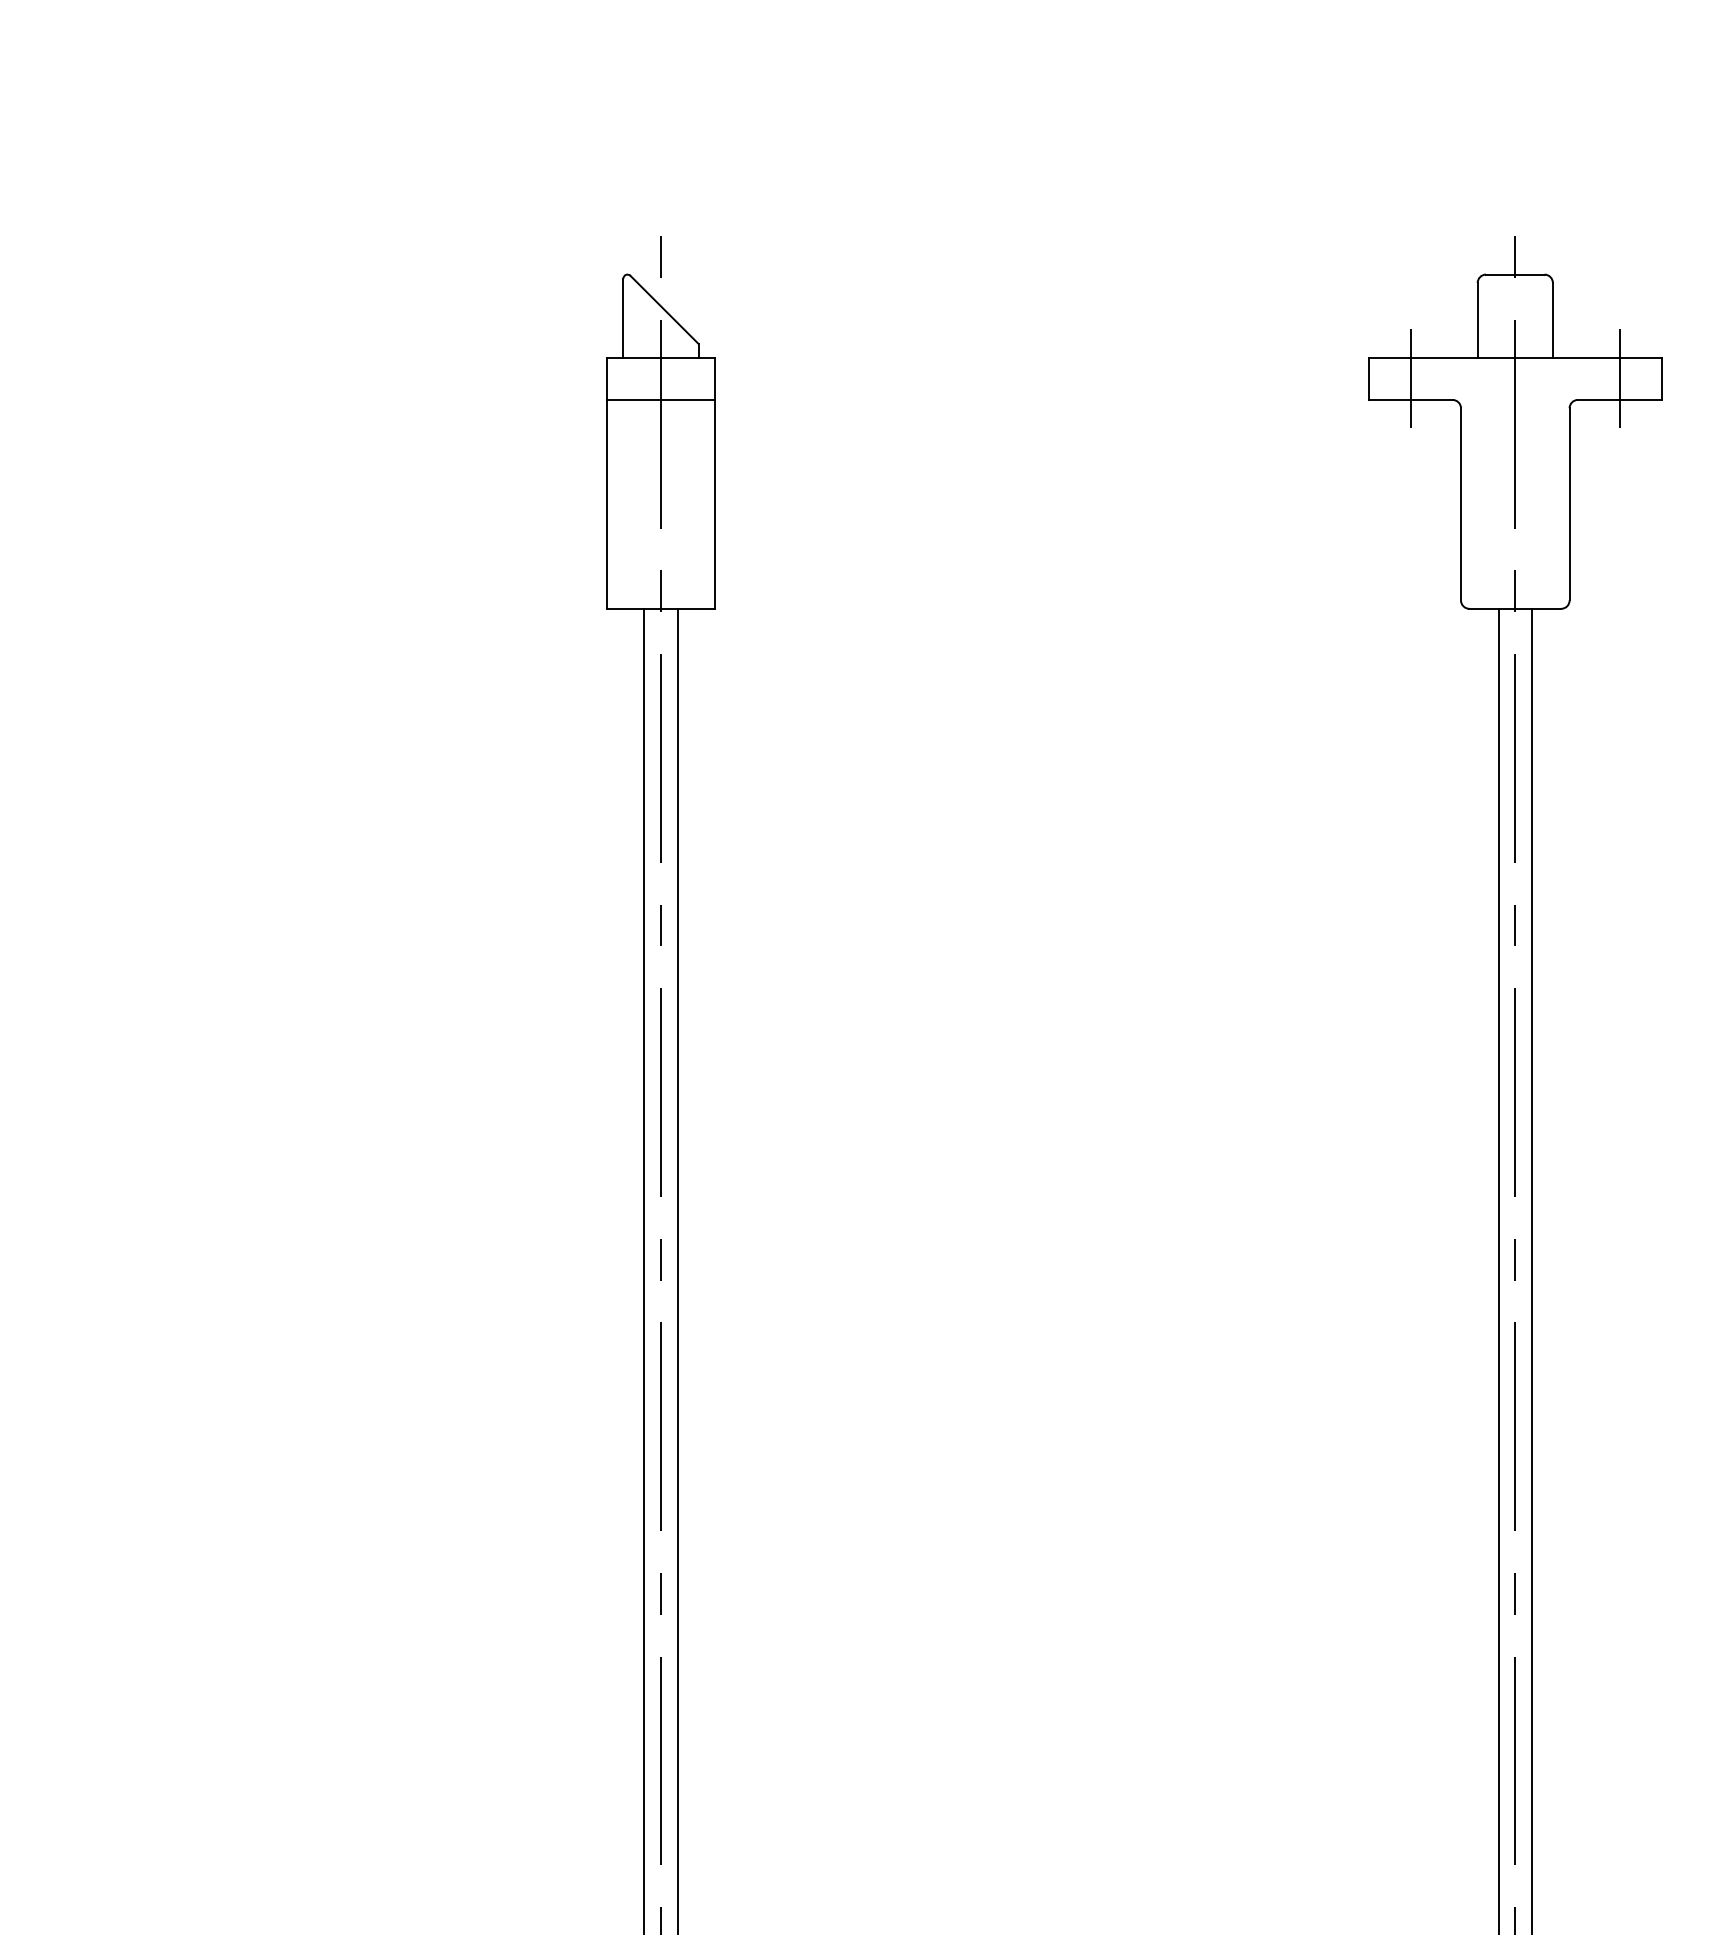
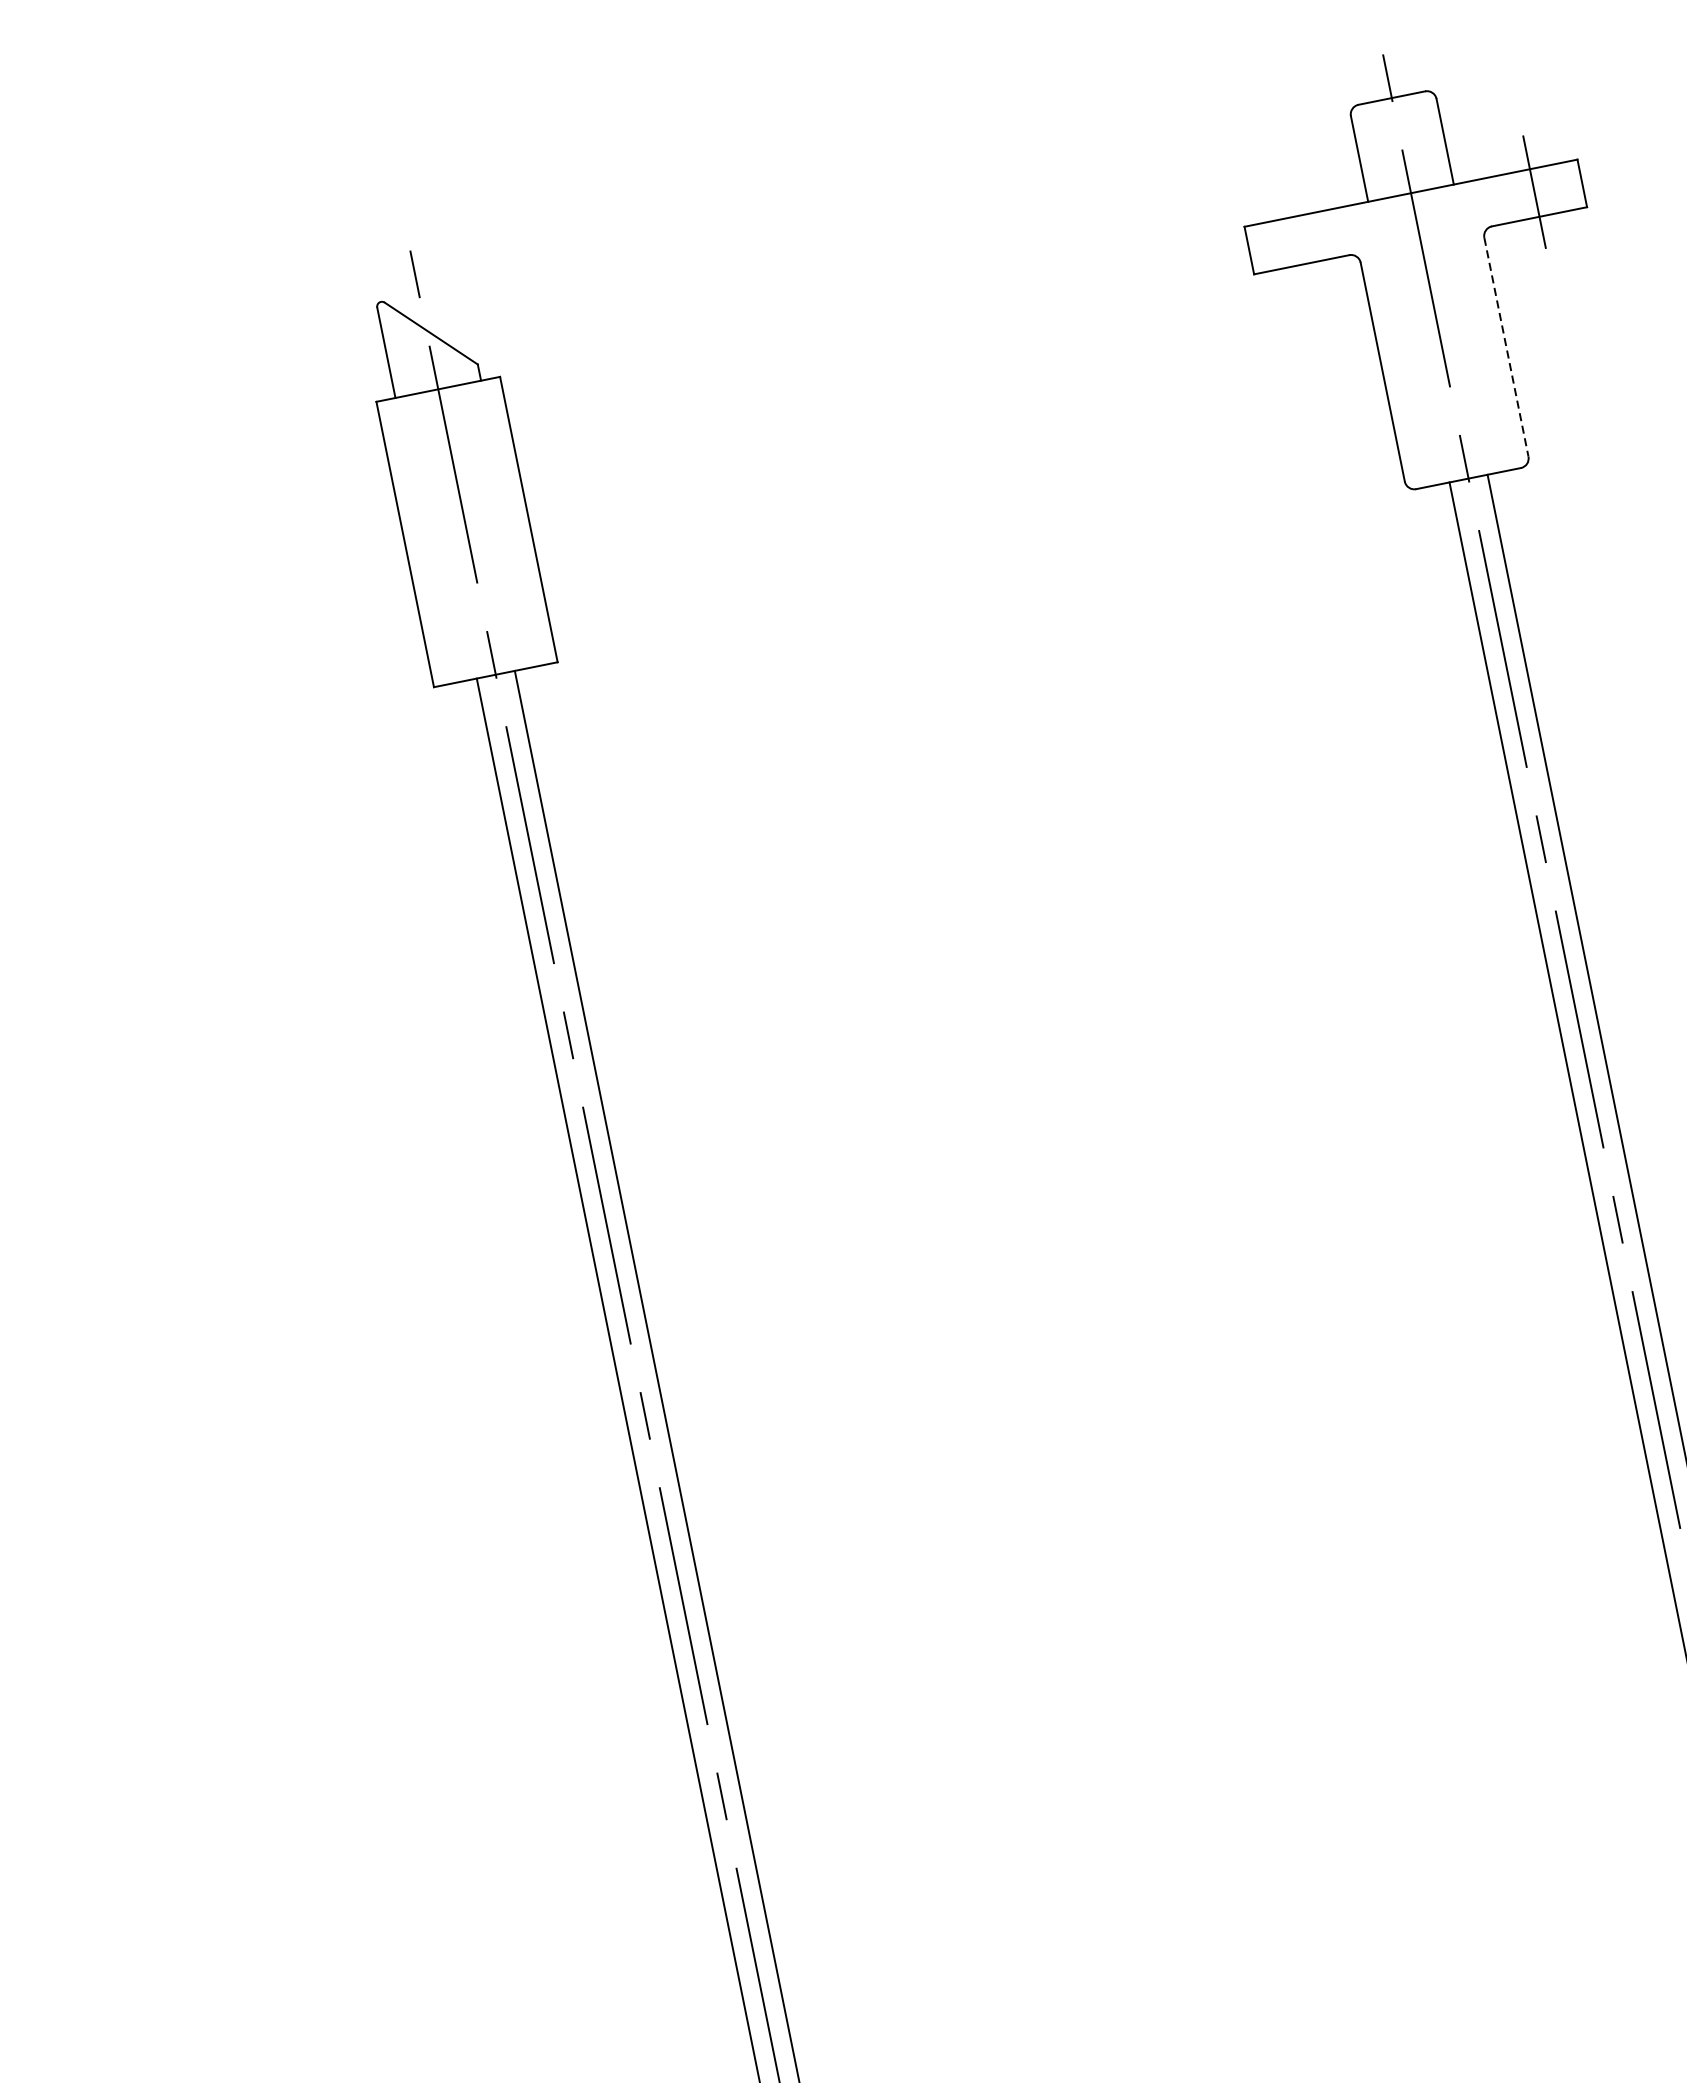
line: (1410, 378) -> (1296, 240), removed
line: (660, 399) -> (447, 436), removed
line: (1569, 504) -> (1506, 347), solid -> dashed

